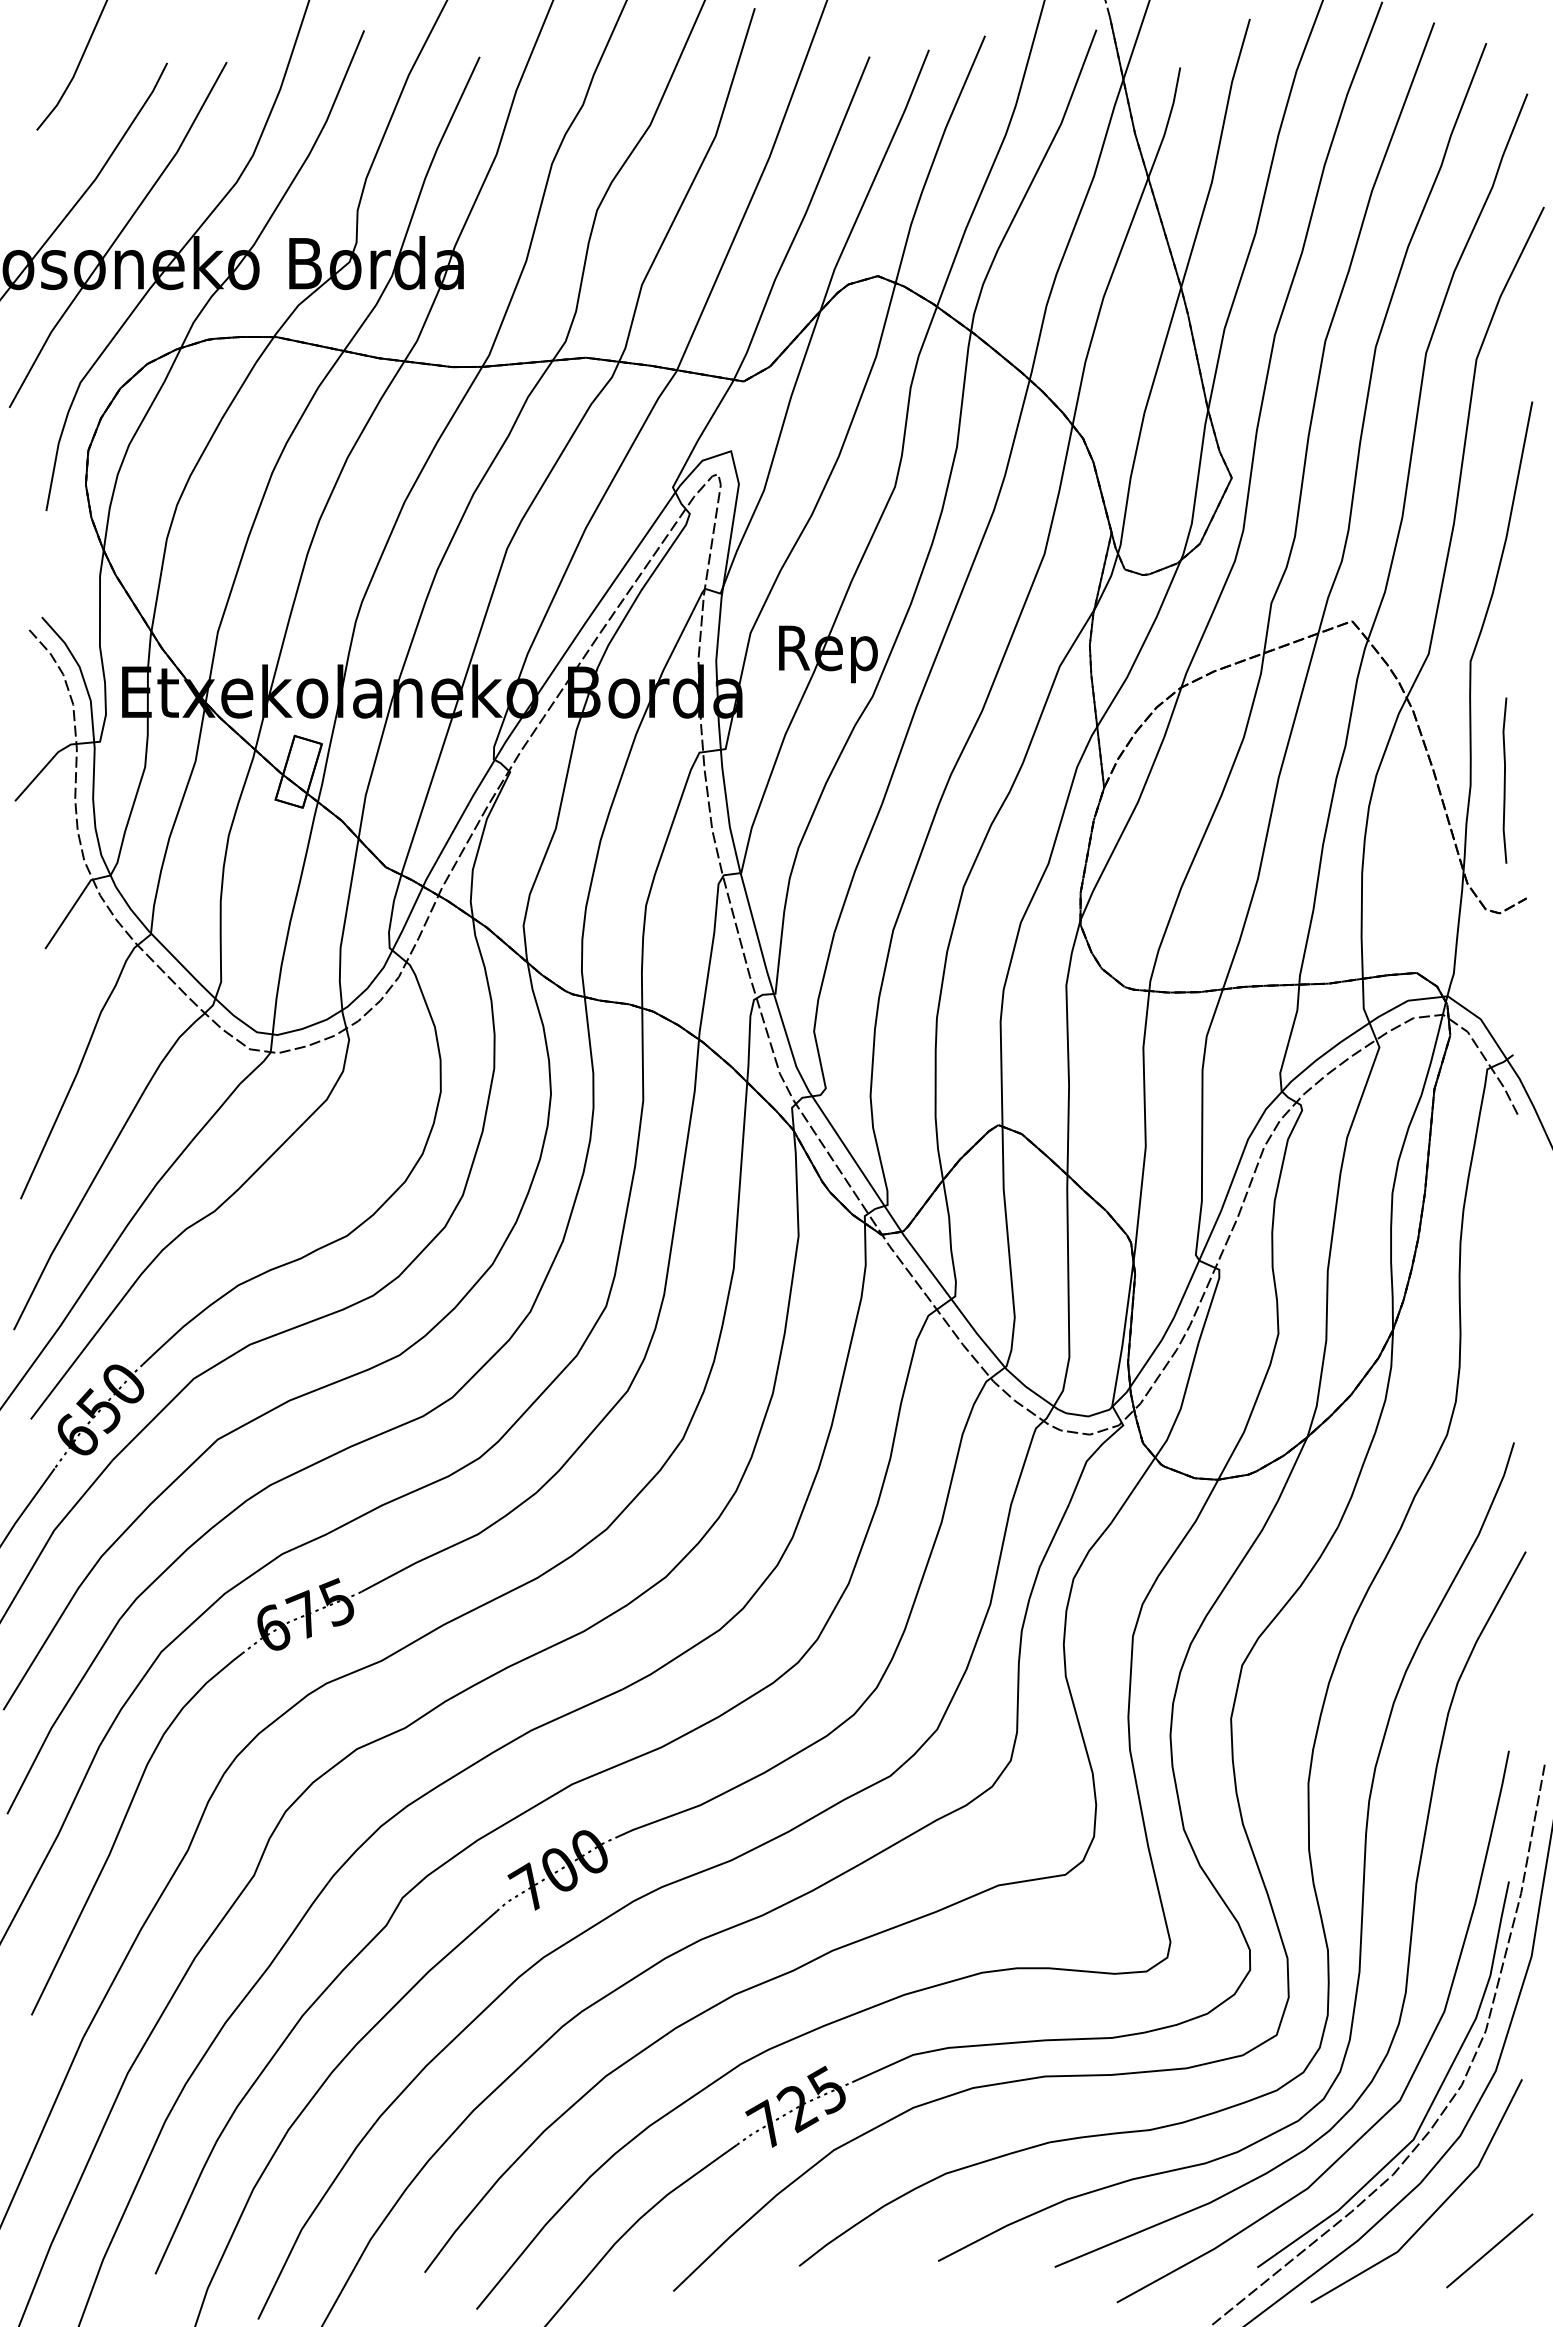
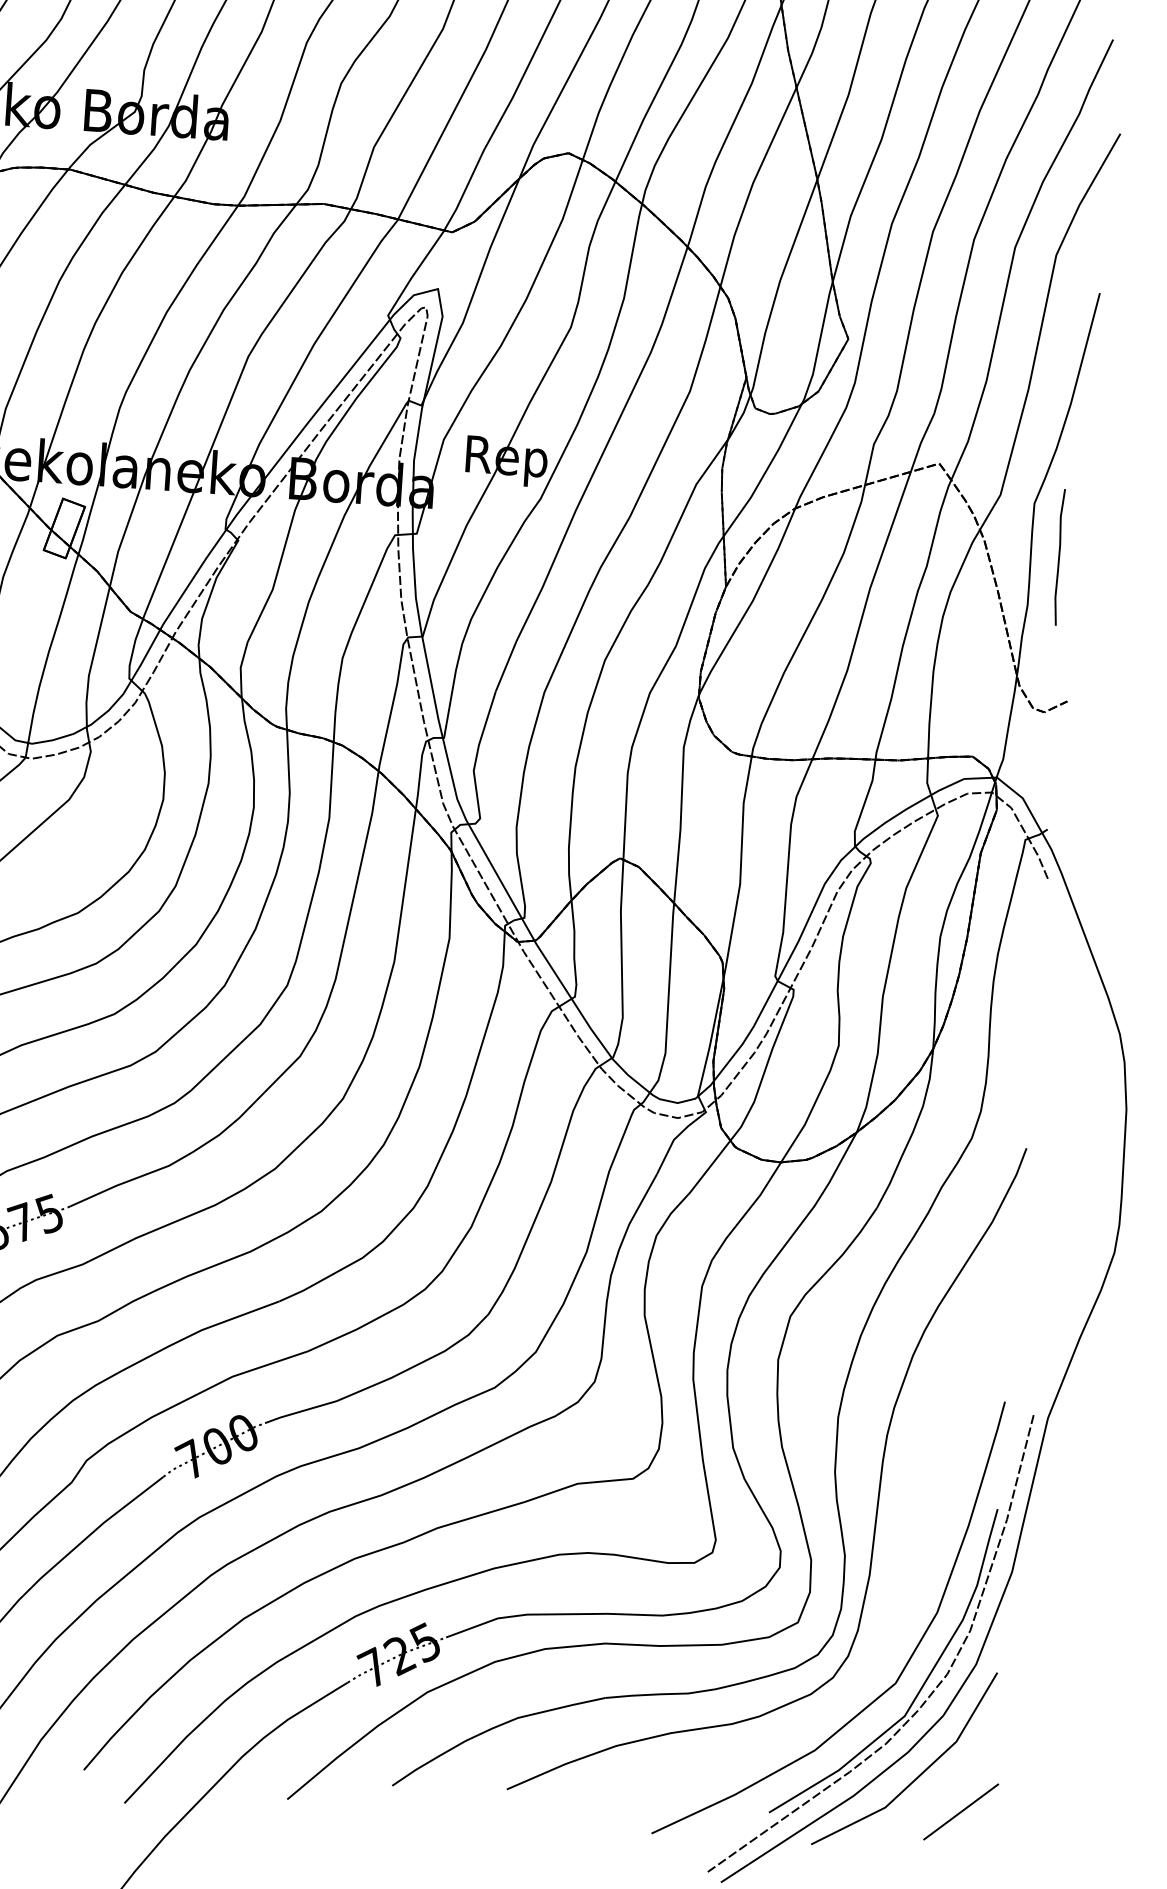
curve: (1504, 780) -> (1058, 557), moved
curve: (1411, 1920) -> (915, 1535), removed

